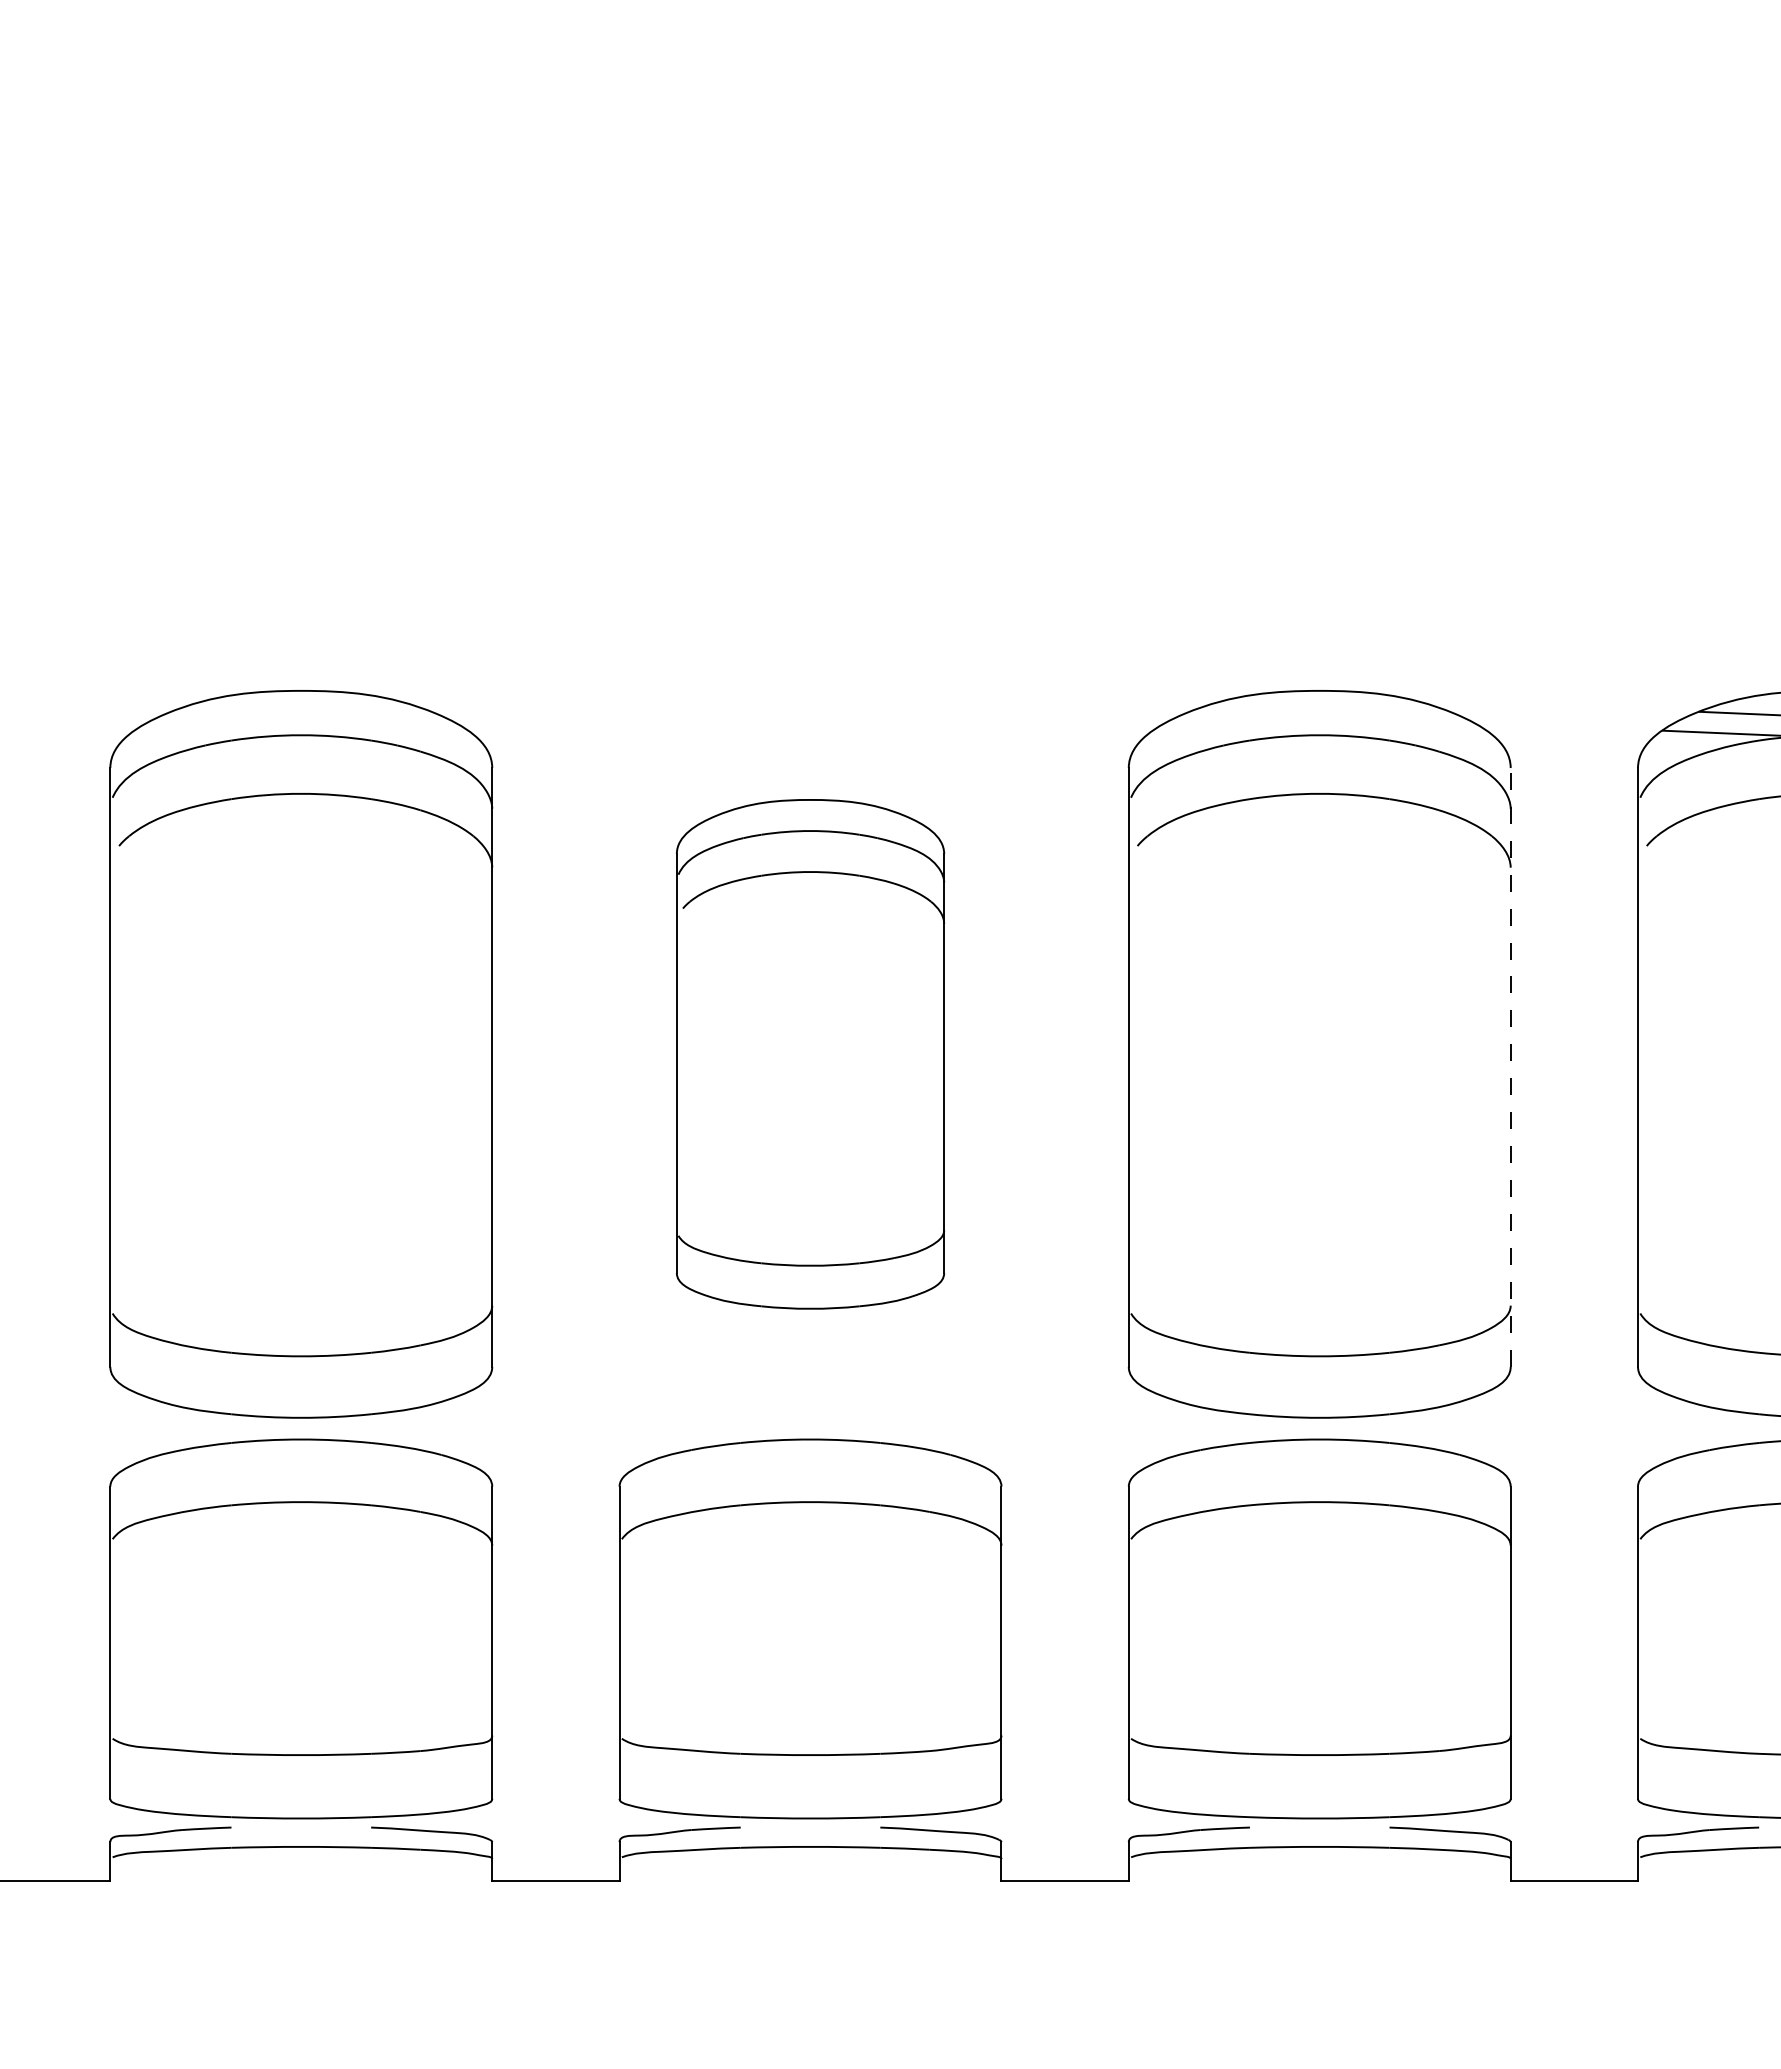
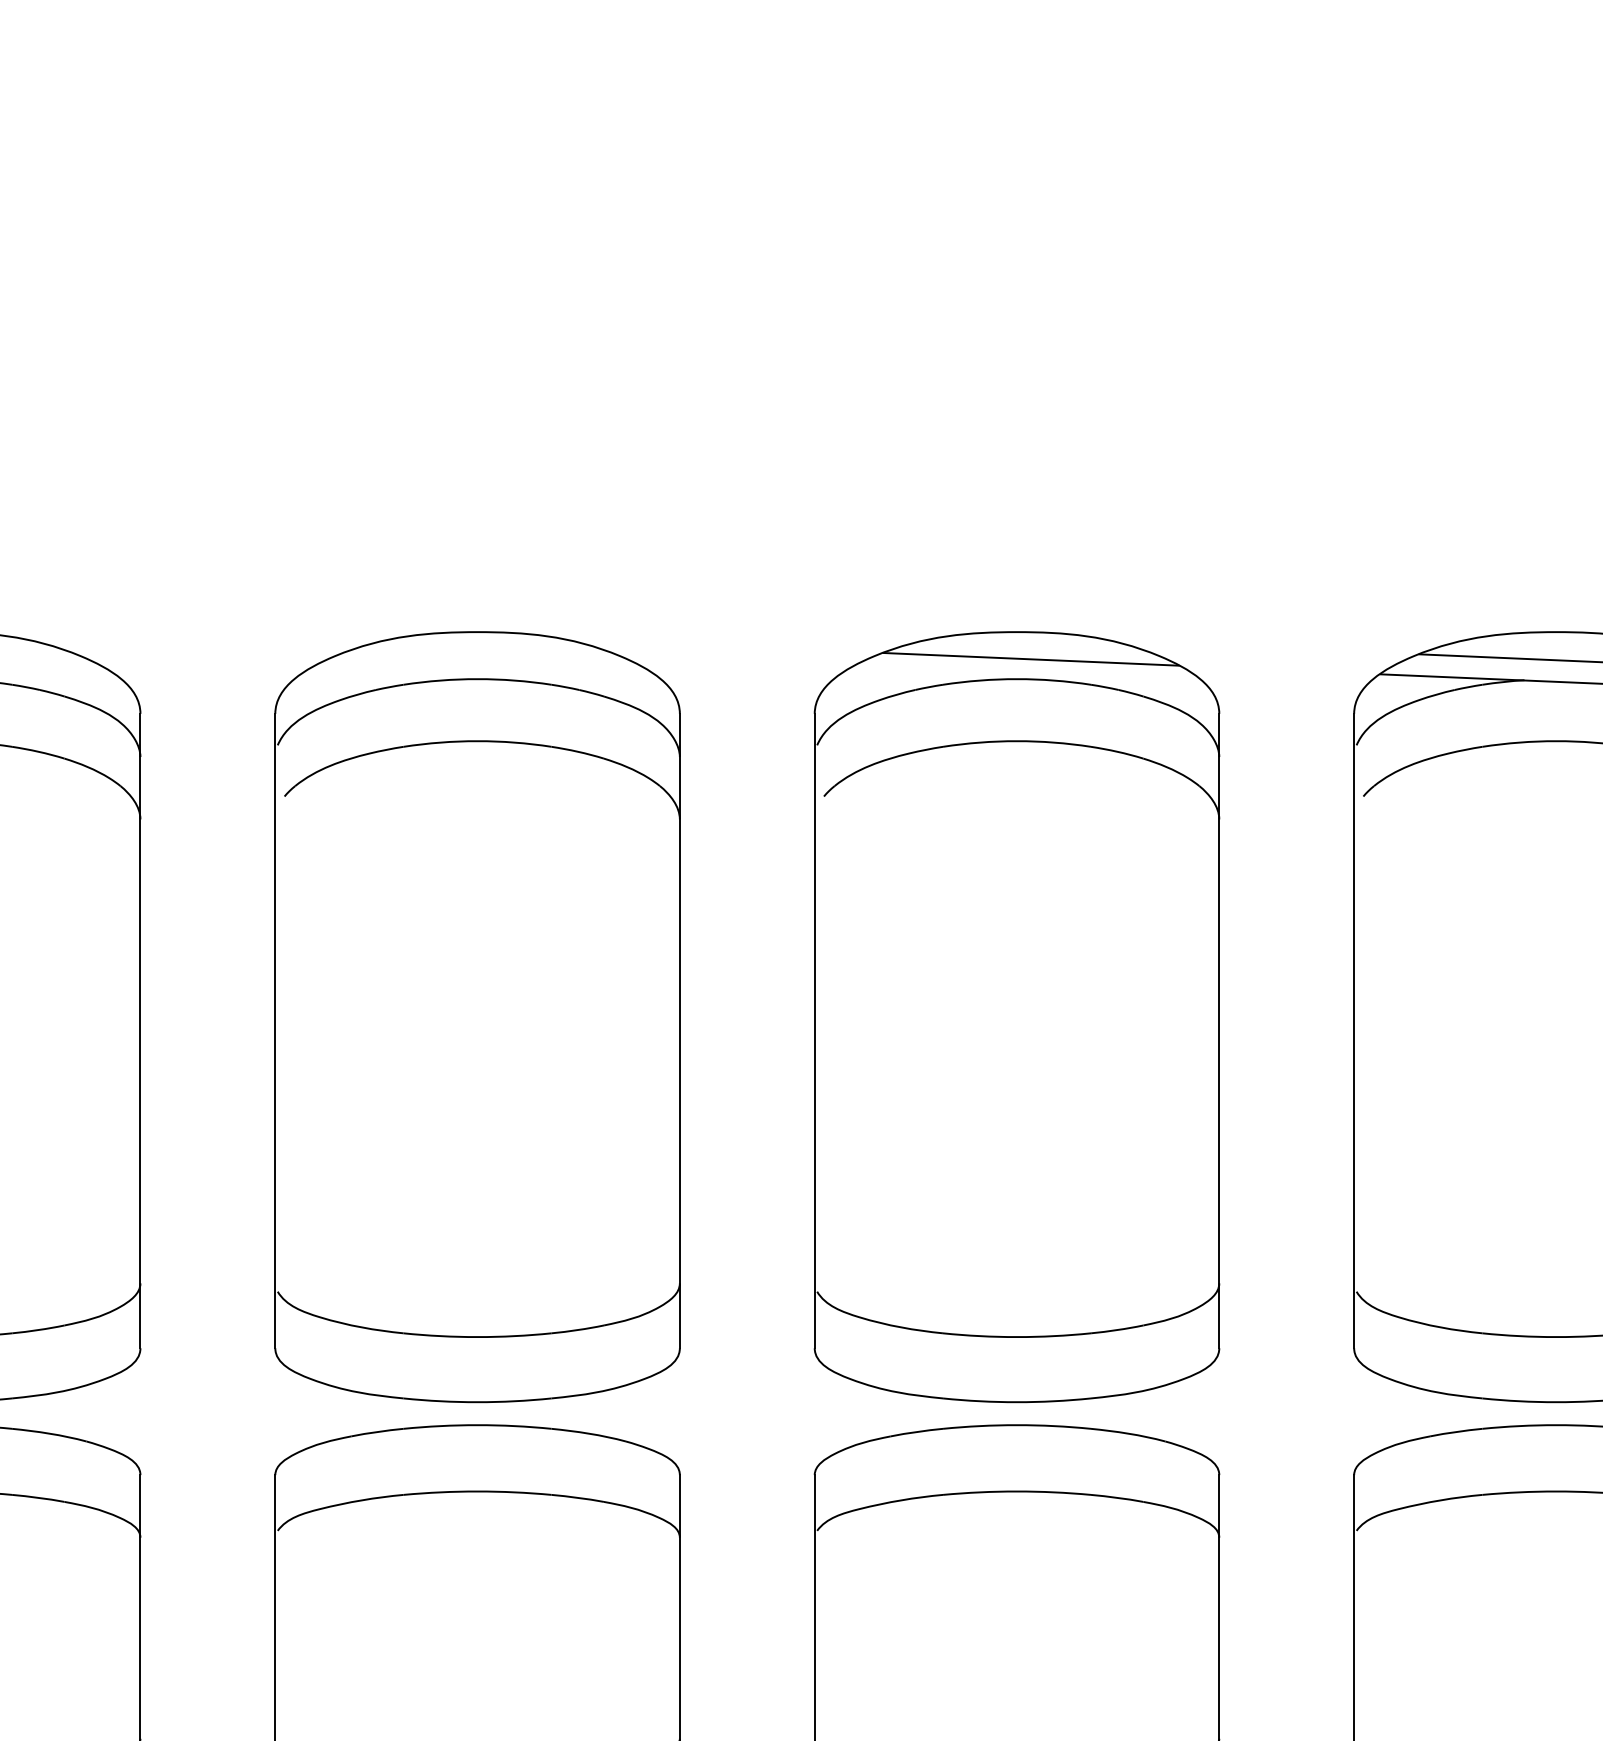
line: (1332, 716) -> (1030, 659), added
part: (810, 1054) -> (477, 1017), size x1.43
line: (1510, 1066) -> (1219, 1030), dashed -> solid

